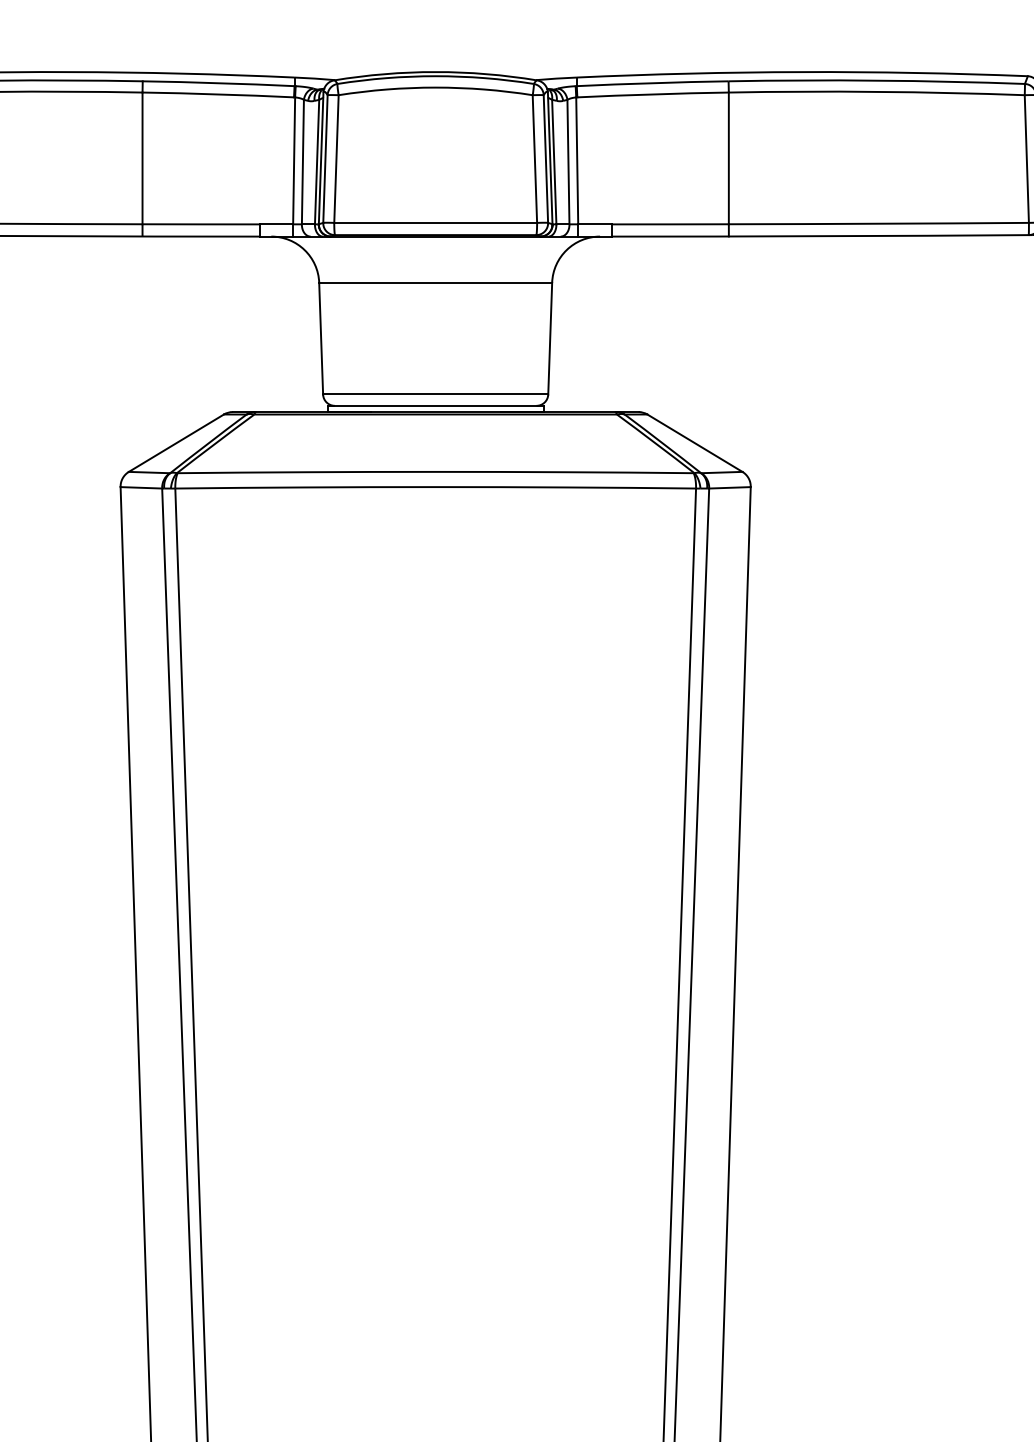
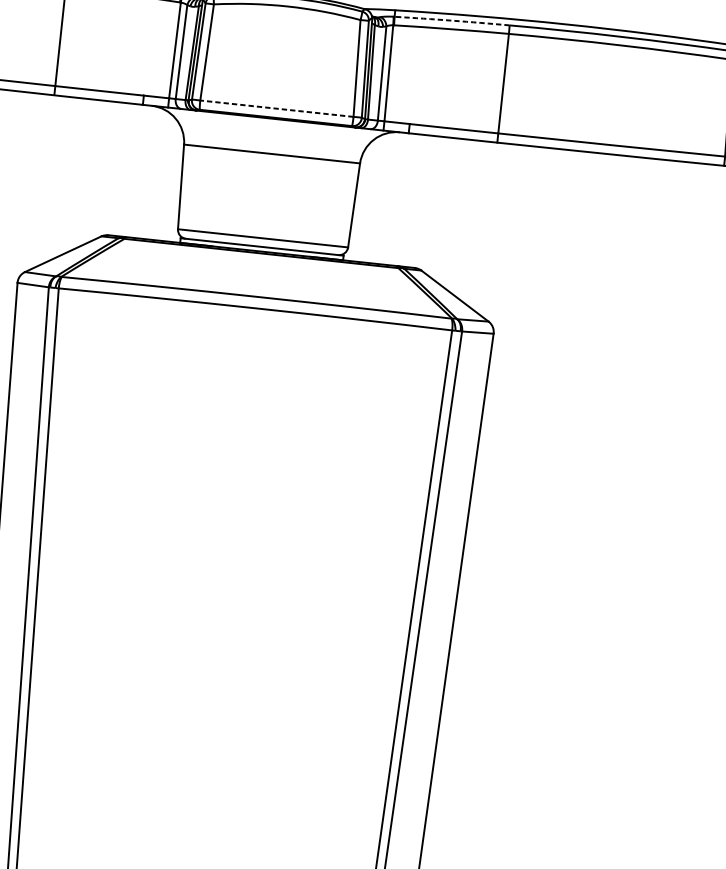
arc: (652, 83) -> (451, 20), solid -> dashed
line: (435, 222) -> (276, 108), solid -> dashed

